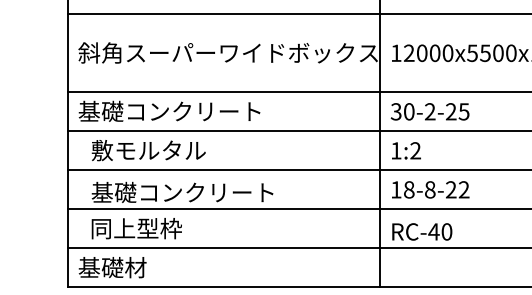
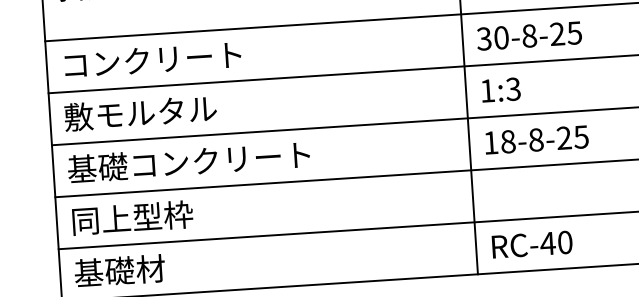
text: (169, 110) -> (182, 56), 基礎コンクリート -> コンクリート
text: (430, 111) -> (529, 35), 30-2-25 -> 30-8-25
text: (148, 150) -> (140, 112), moved
text: (415, 150) -> (513, 88), 1:2 -> 1:3
text: (463, 189) -> (580, 136), 18-8-22 -> 18-8-25
text: (182, 191) -> (188, 160), moved
text: (136, 228) -> (132, 217), moved
text: (422, 231) -> (532, 244), moved

